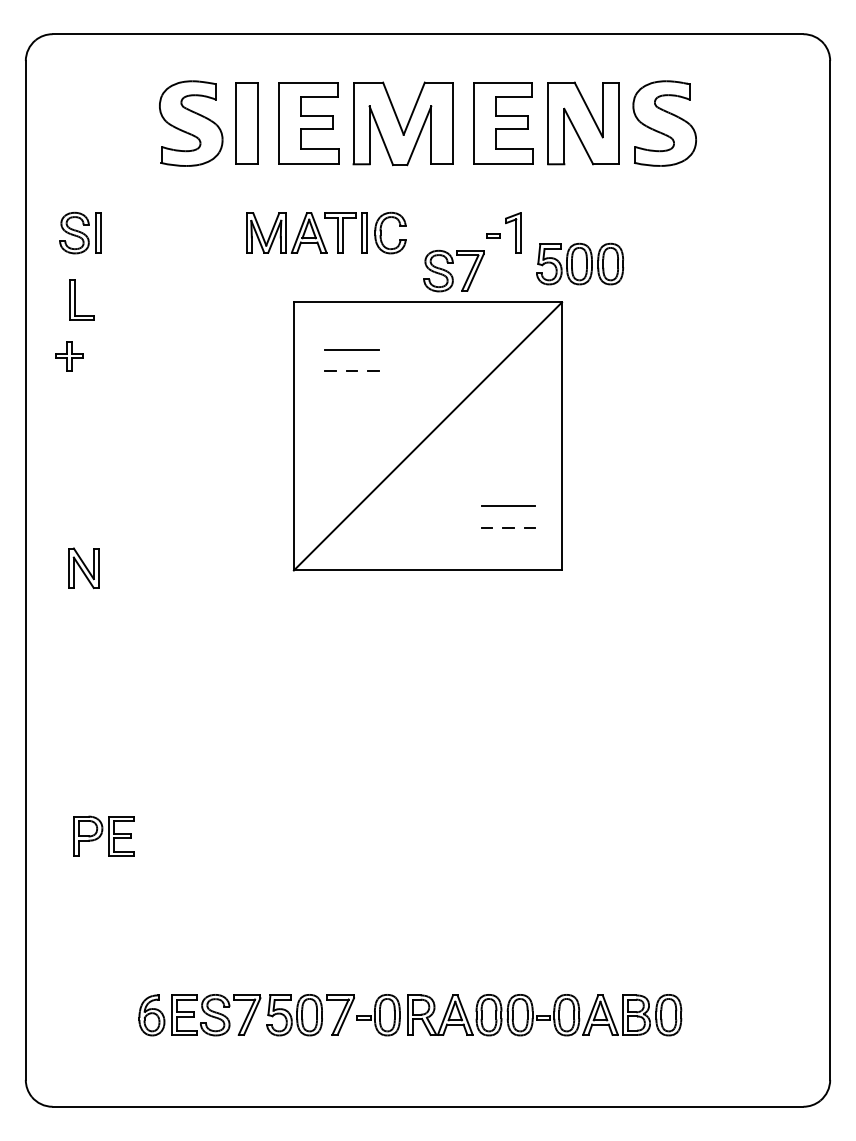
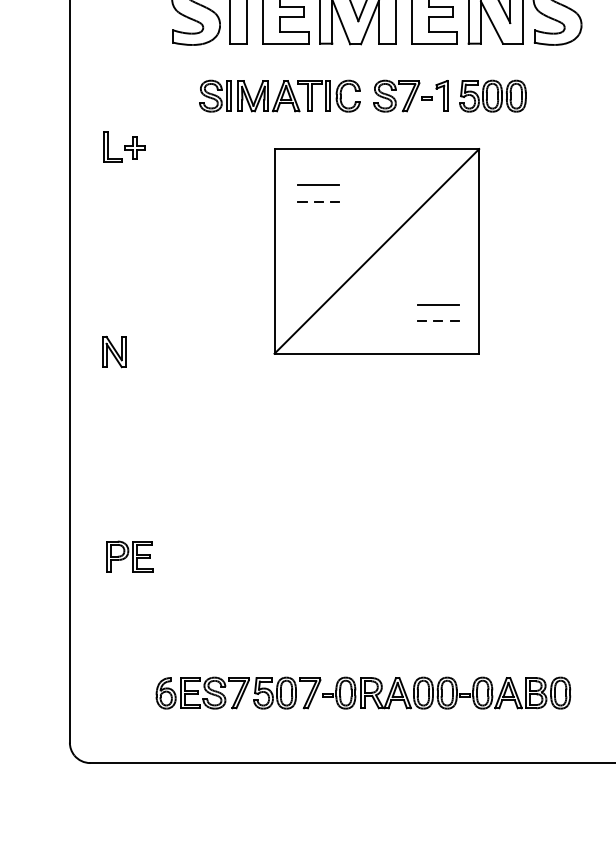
part: (80, 232) -> (215, 95), moved
part: (580, 263) -> (493, 95), moved
part: (453, 270) -> (396, 95), moved
part: (69, 356) -> (135, 148), moved

